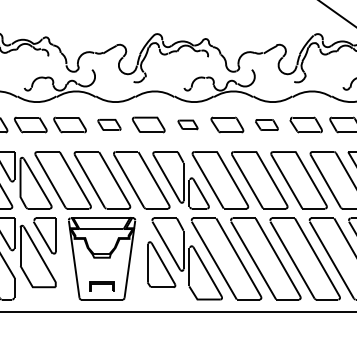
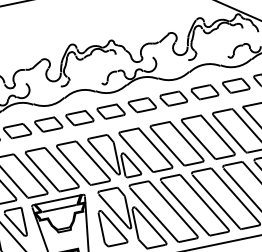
part: (109, 124) -> (48, 124), size x1.43
part: (187, 124) -> (110, 111), size x1.67
part: (266, 124) -> (173, 98), size x1.43

